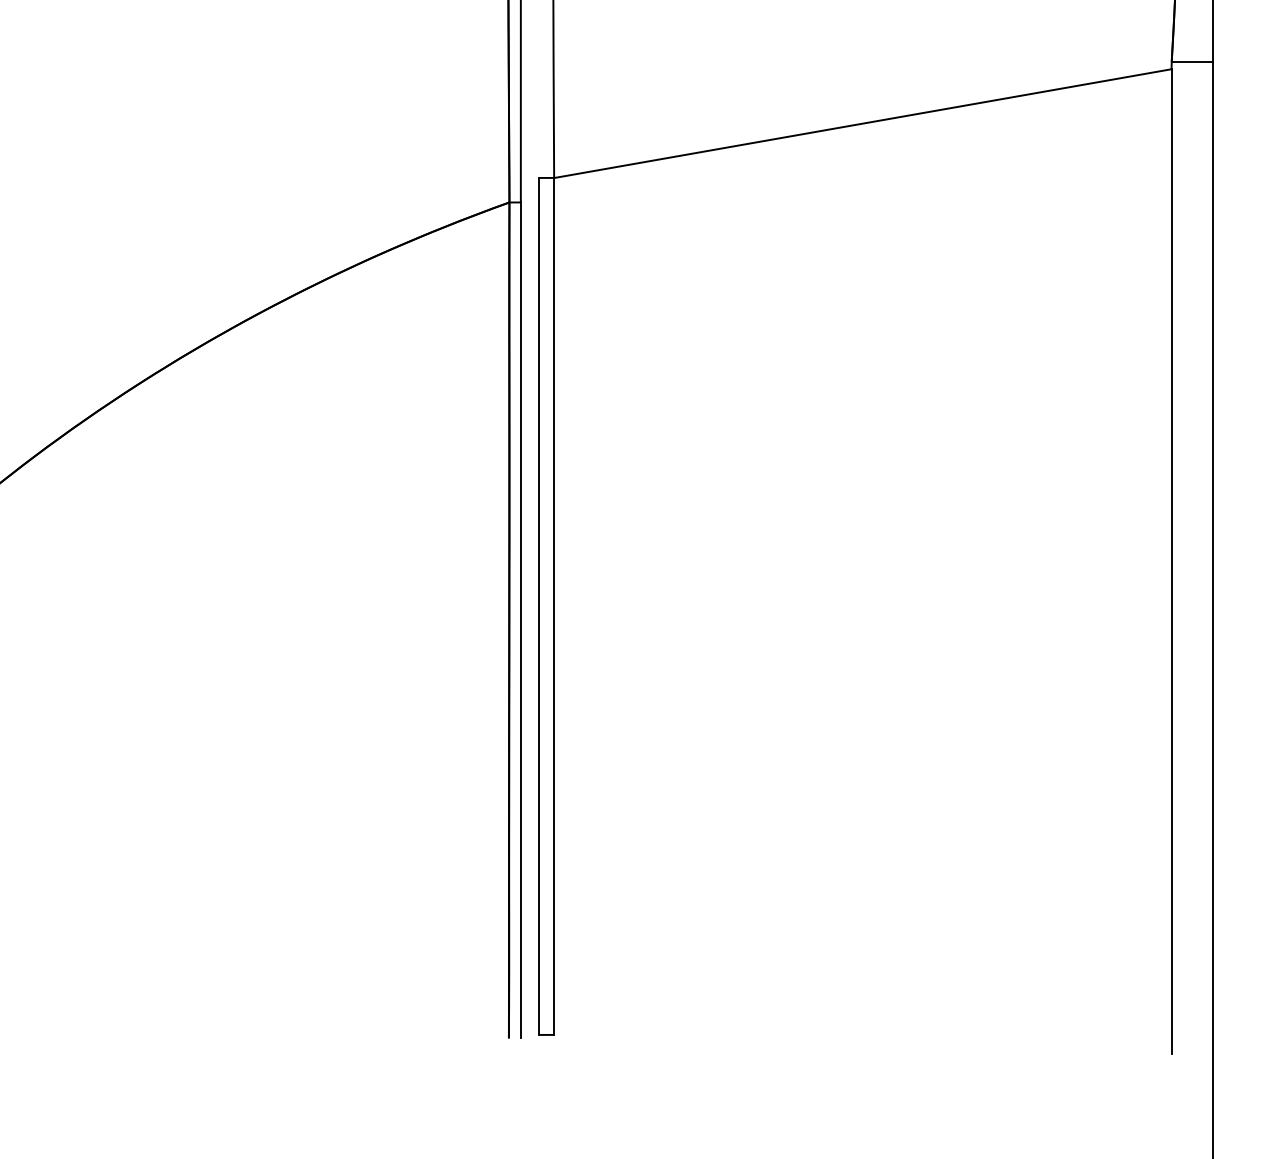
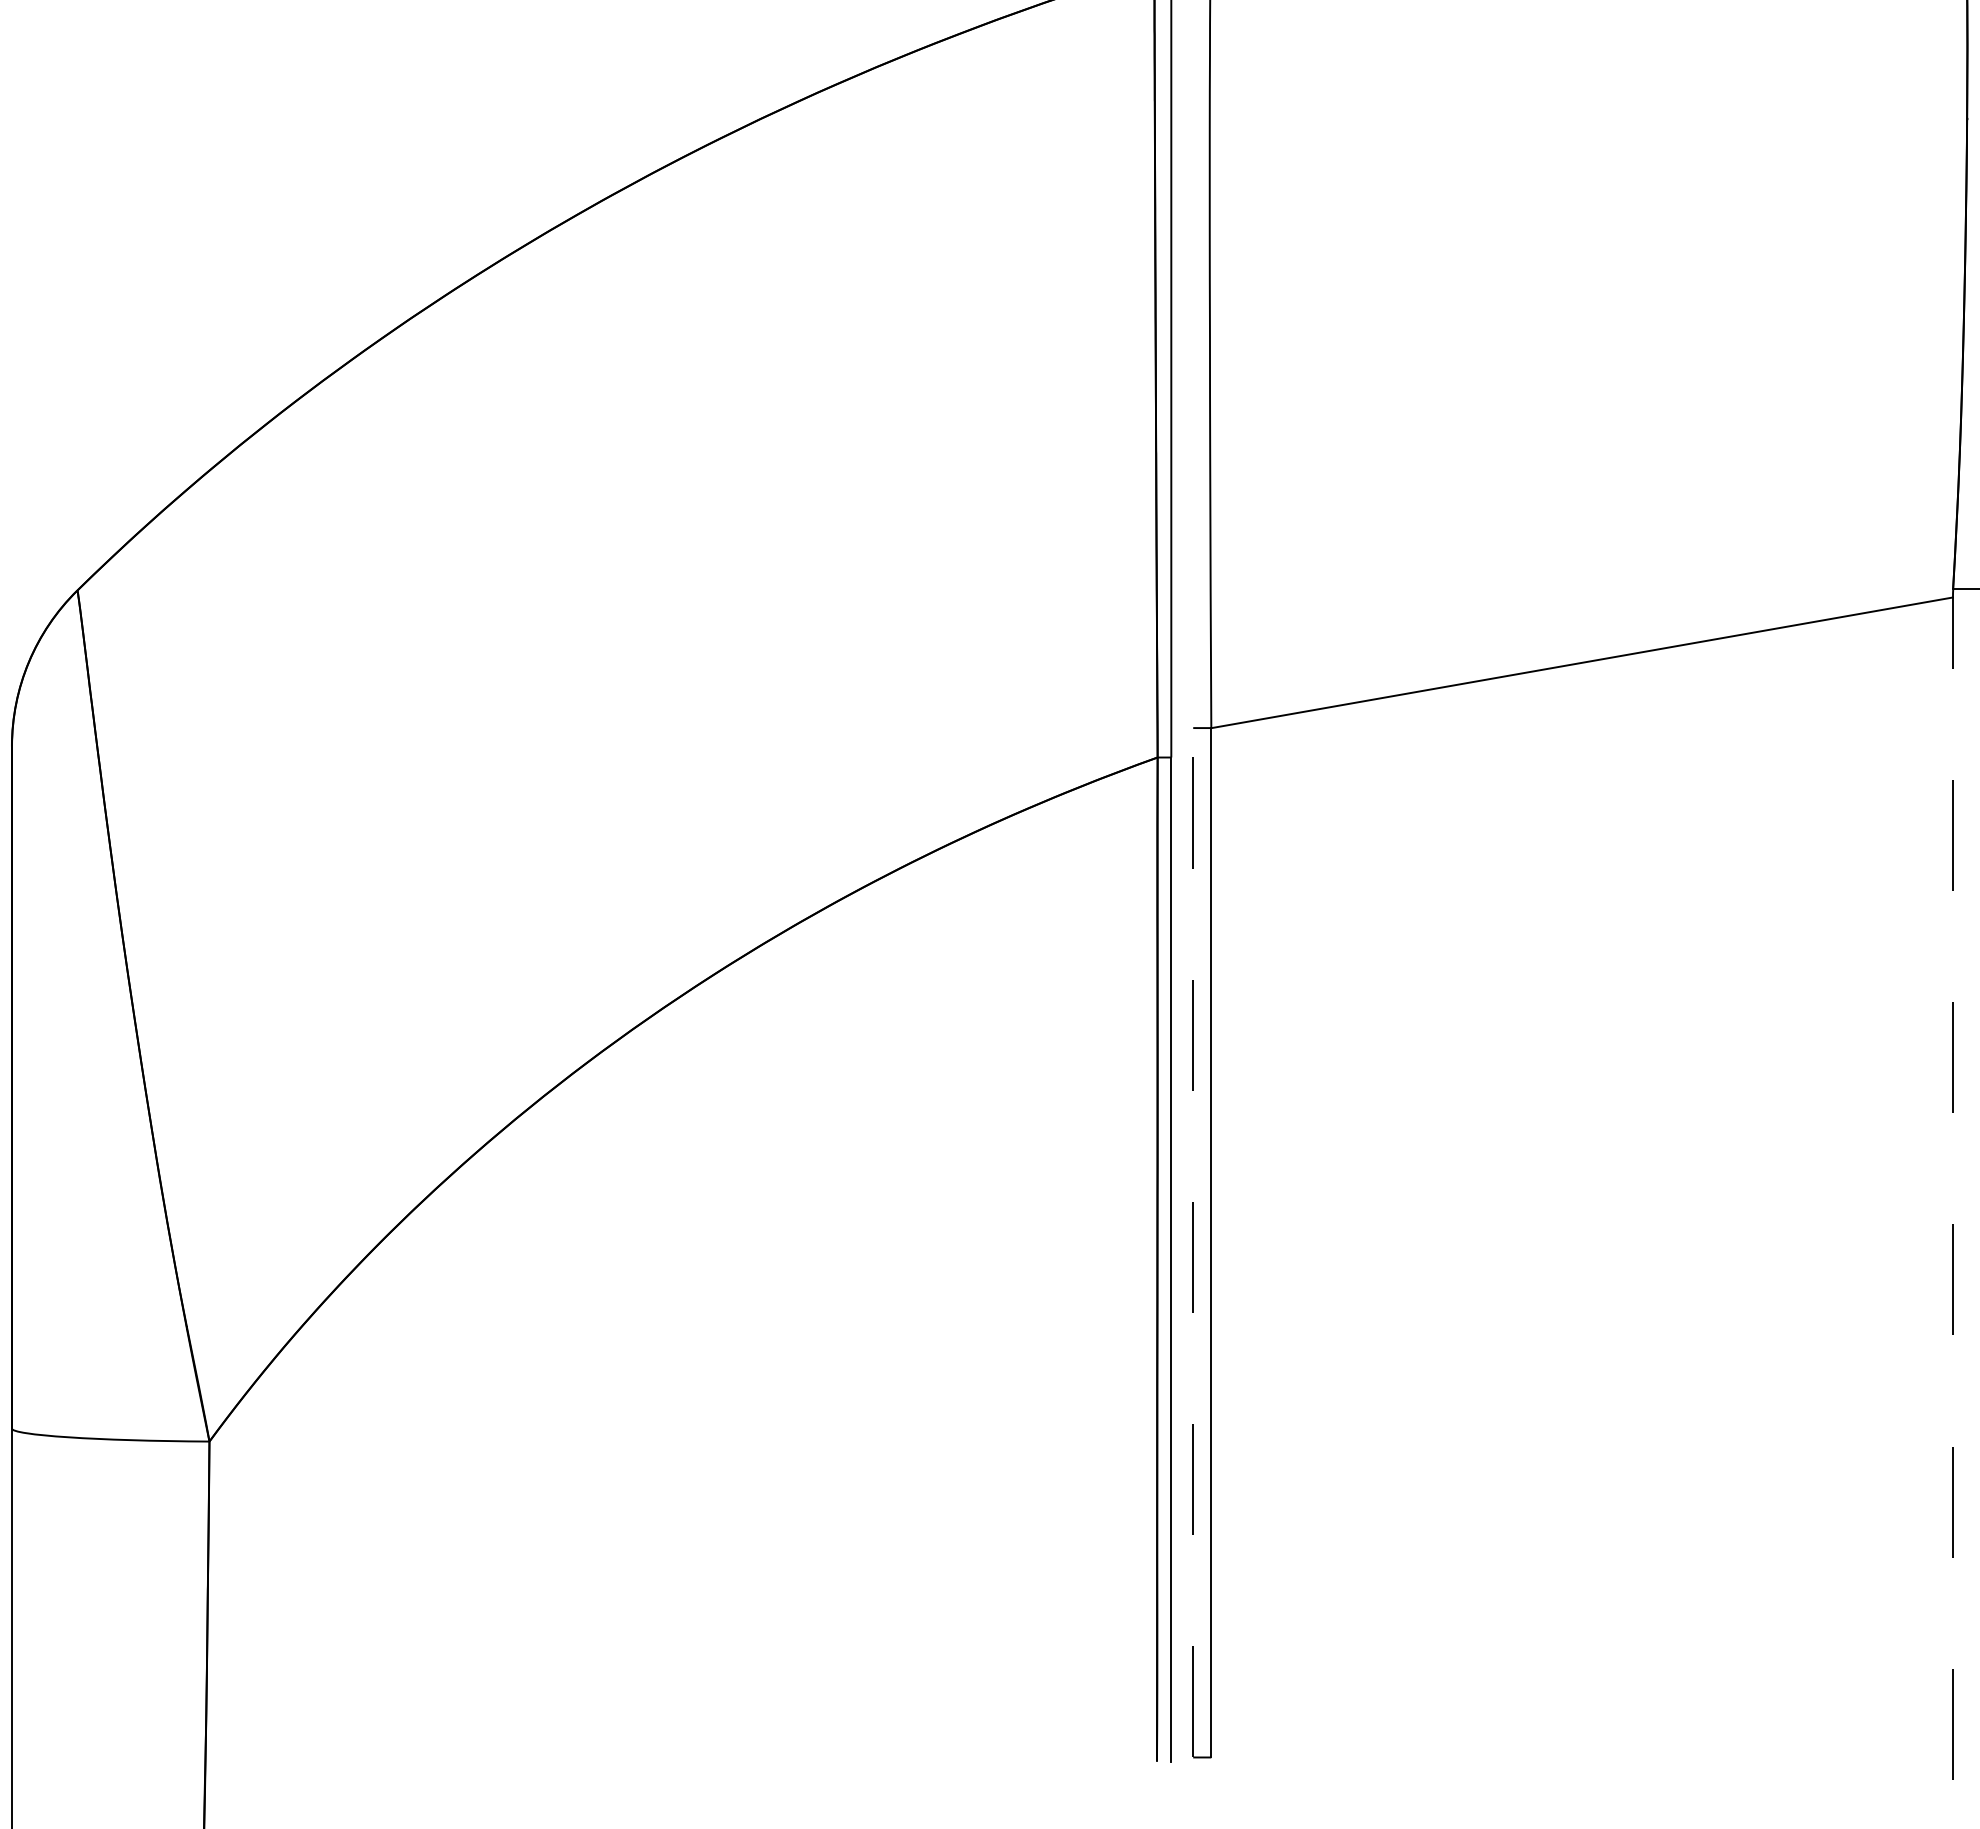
line: (1171, 561) -> (1952, 1188), solid -> dashed
line: (539, 606) -> (1193, 1242), solid -> dashed

